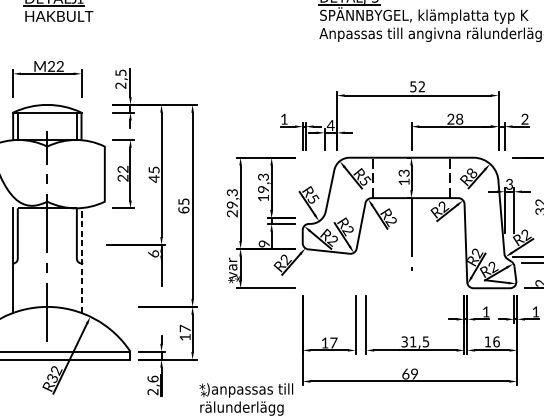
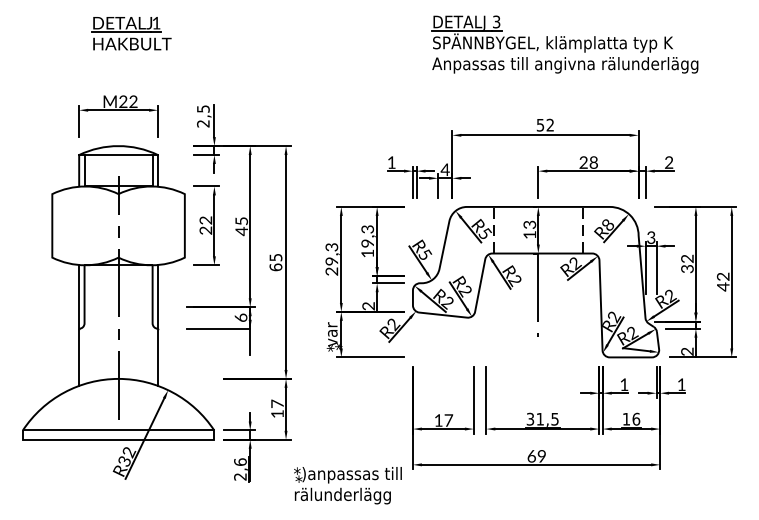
text: (265, 244) -> (369, 306), 9 -> 2
line: (81, 260) -> (157, 325), dashed -> solid
line: (134, 263) -> (218, 328), added

